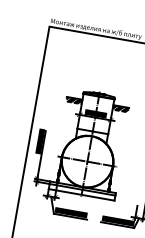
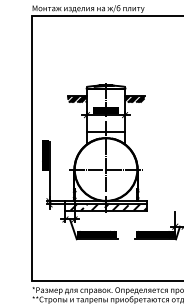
hatch: (84, 192) -> (108, 207), added

